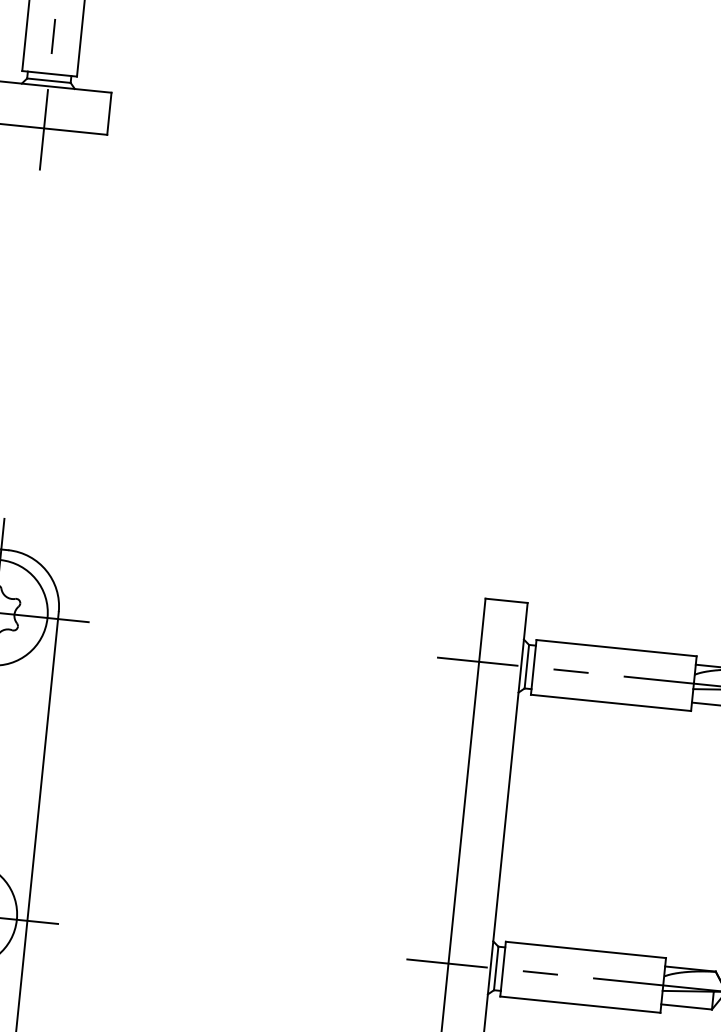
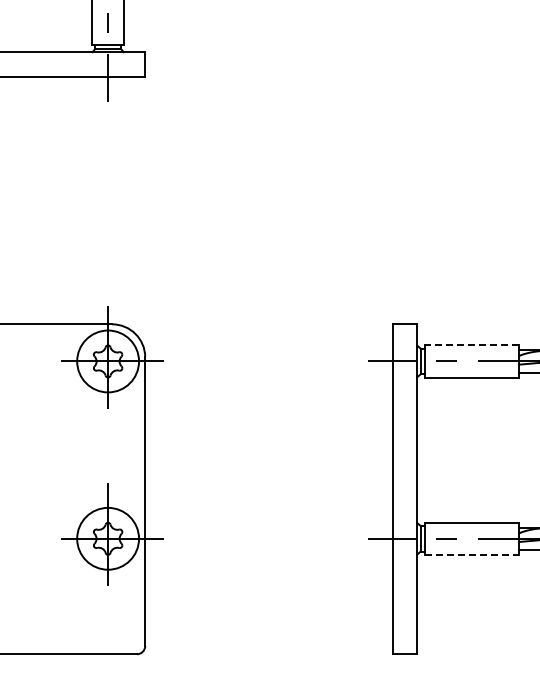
line: (616, 648) -> (471, 345), solid -> dashed
line: (581, 1004) -> (472, 554), solid -> dashed

